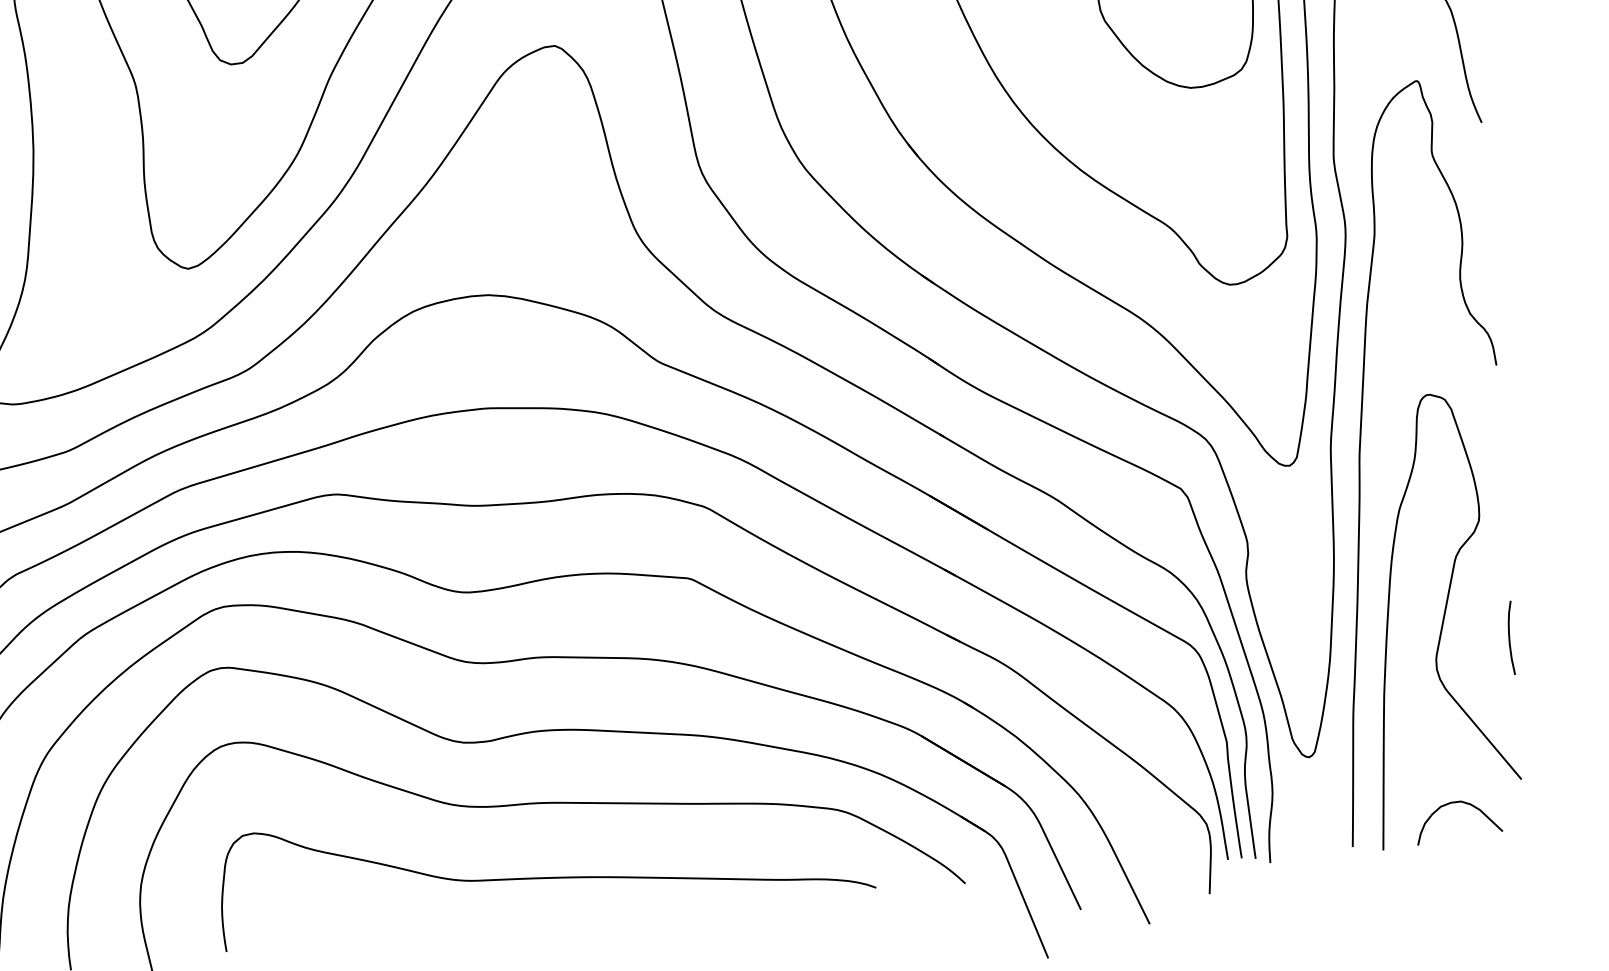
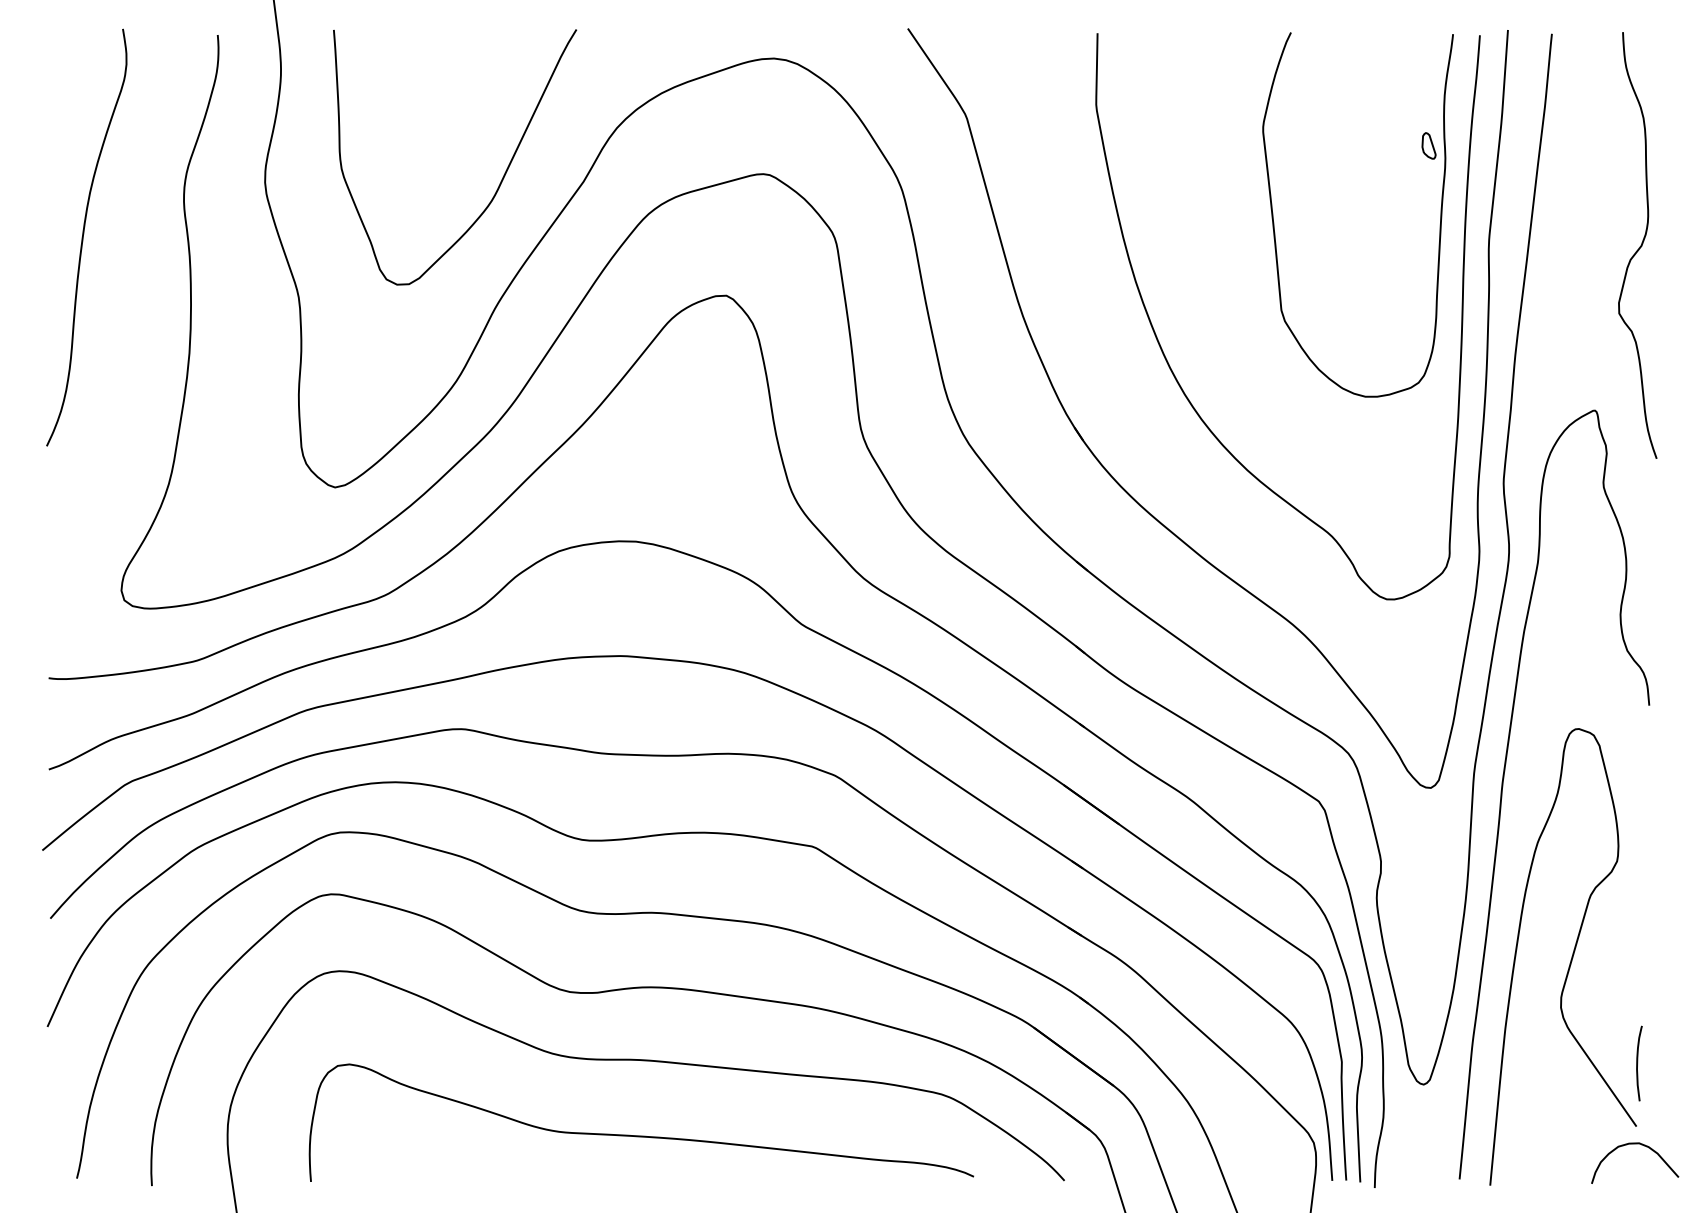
curve: (1510, 637) -> (1638, 1063), moved
curve: (1457, 803) -> (1635, 1144), moved

